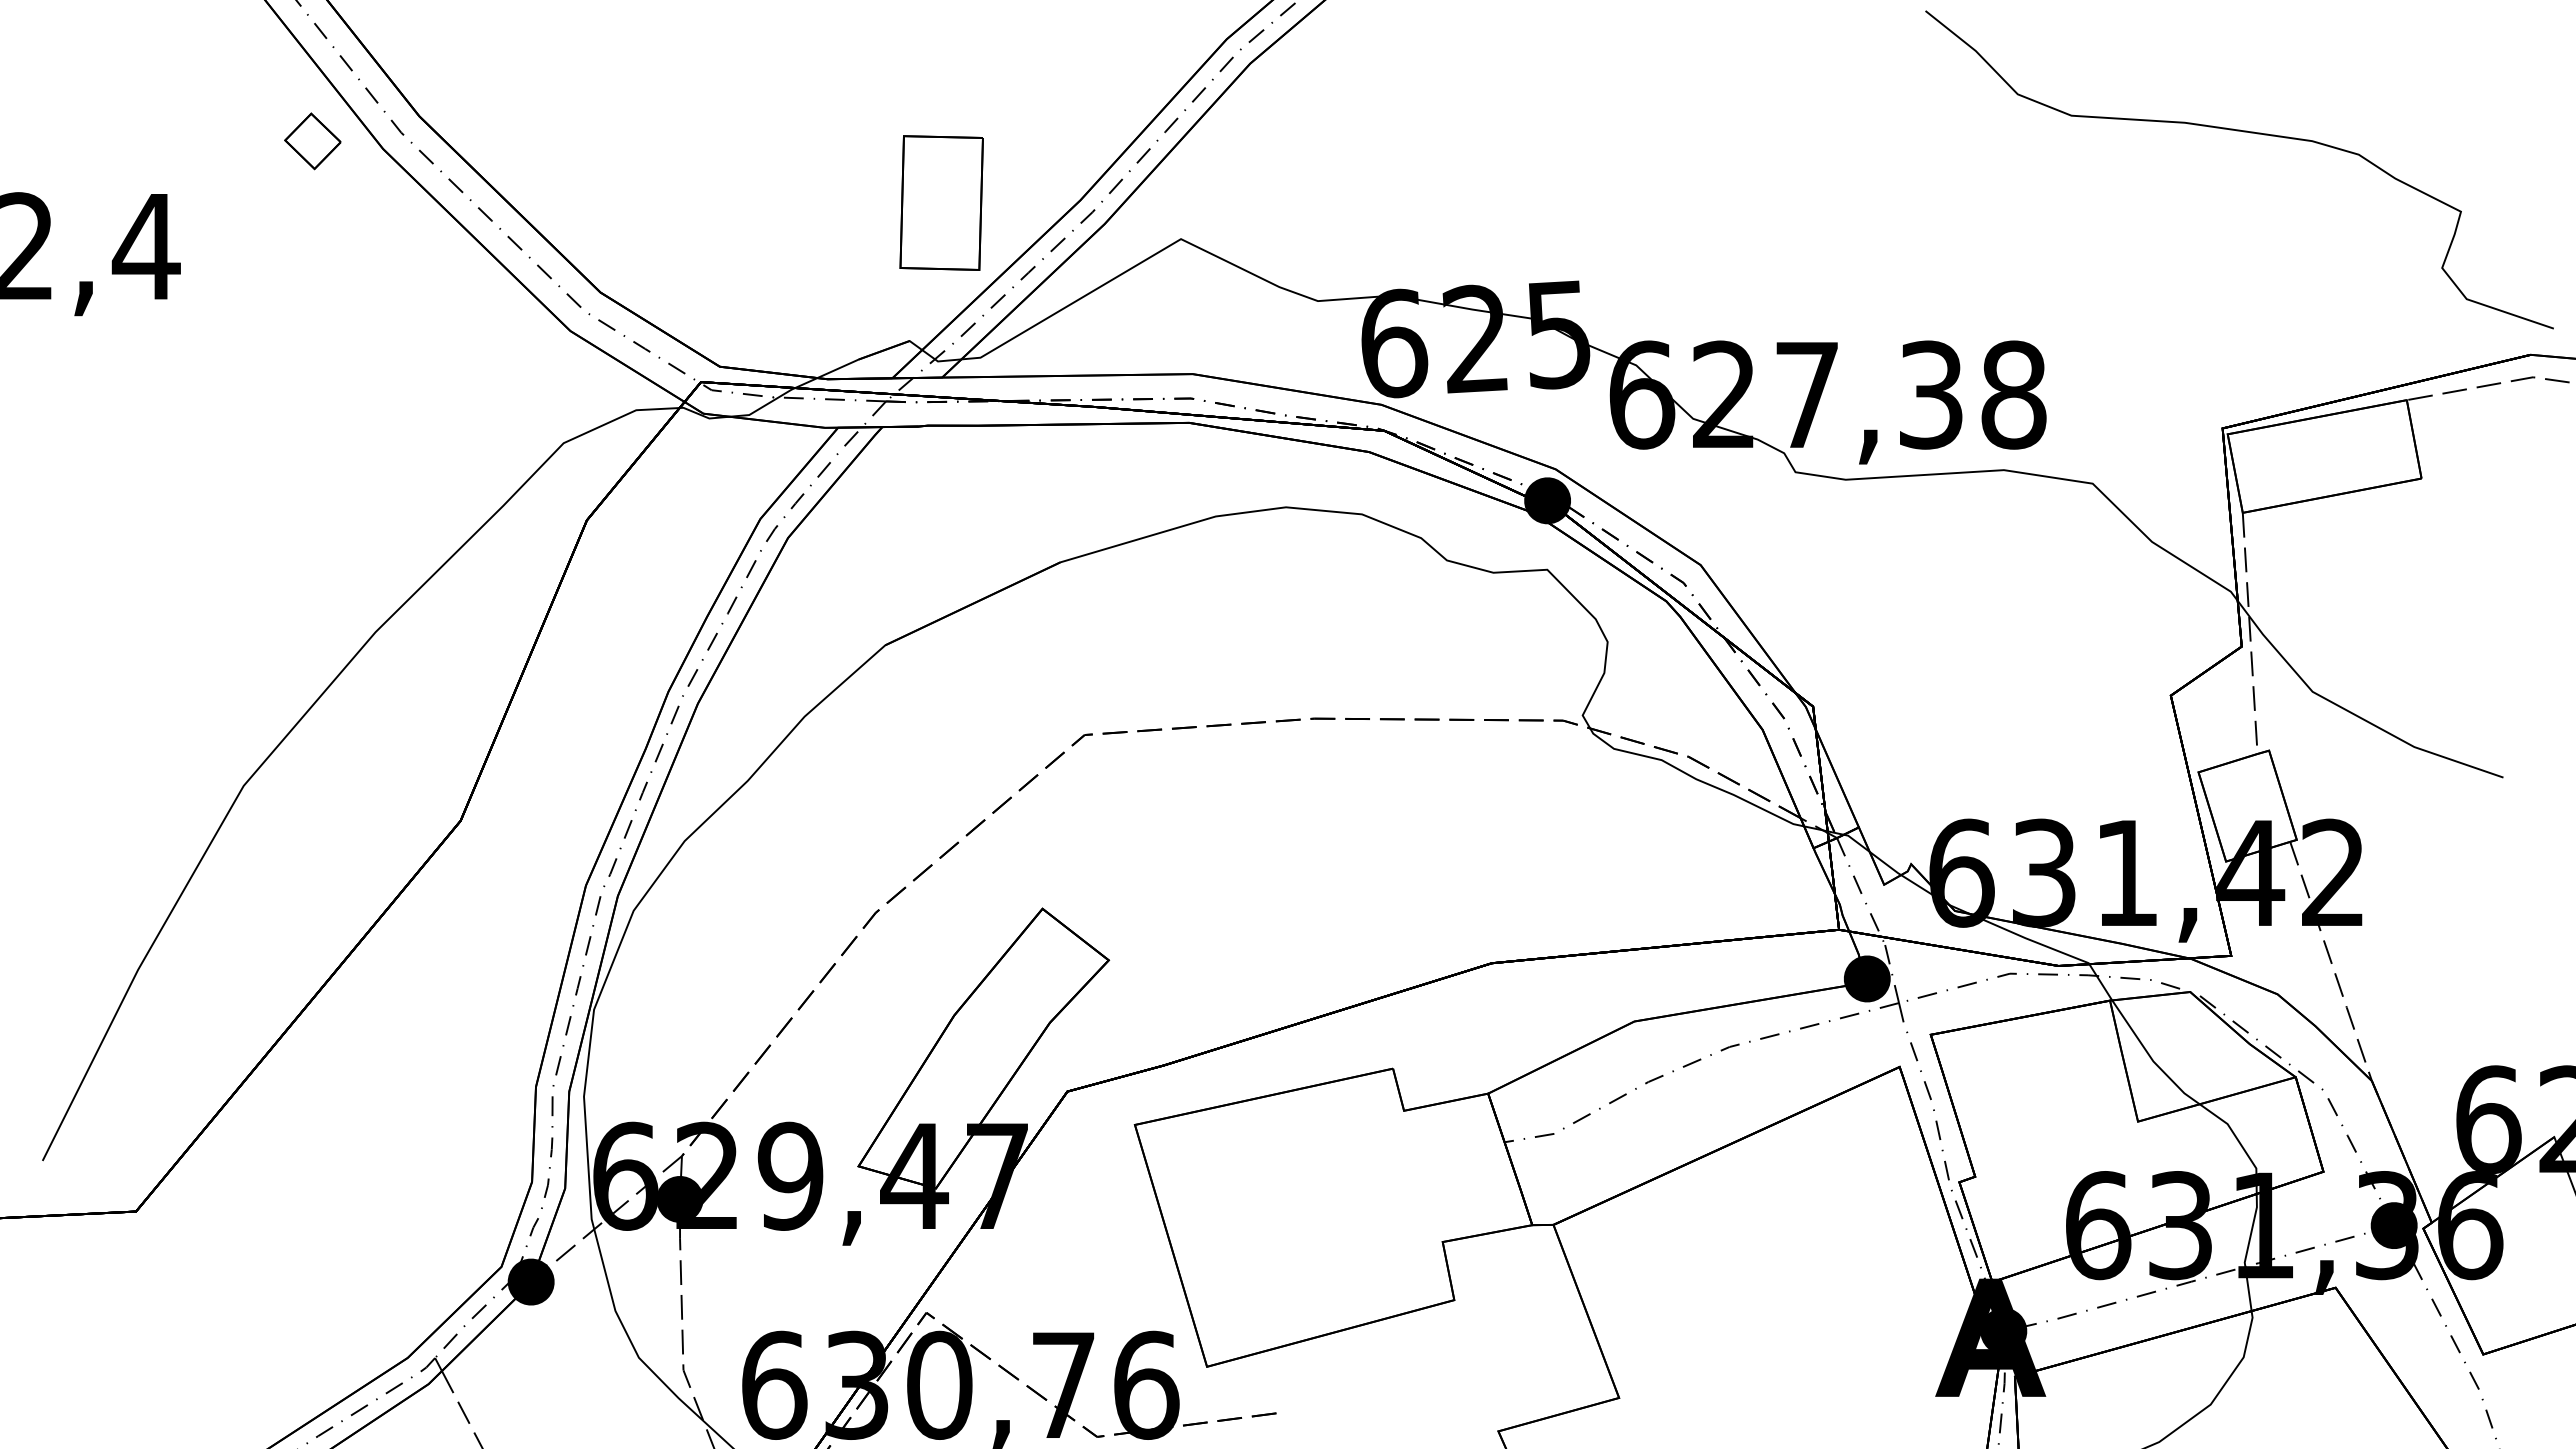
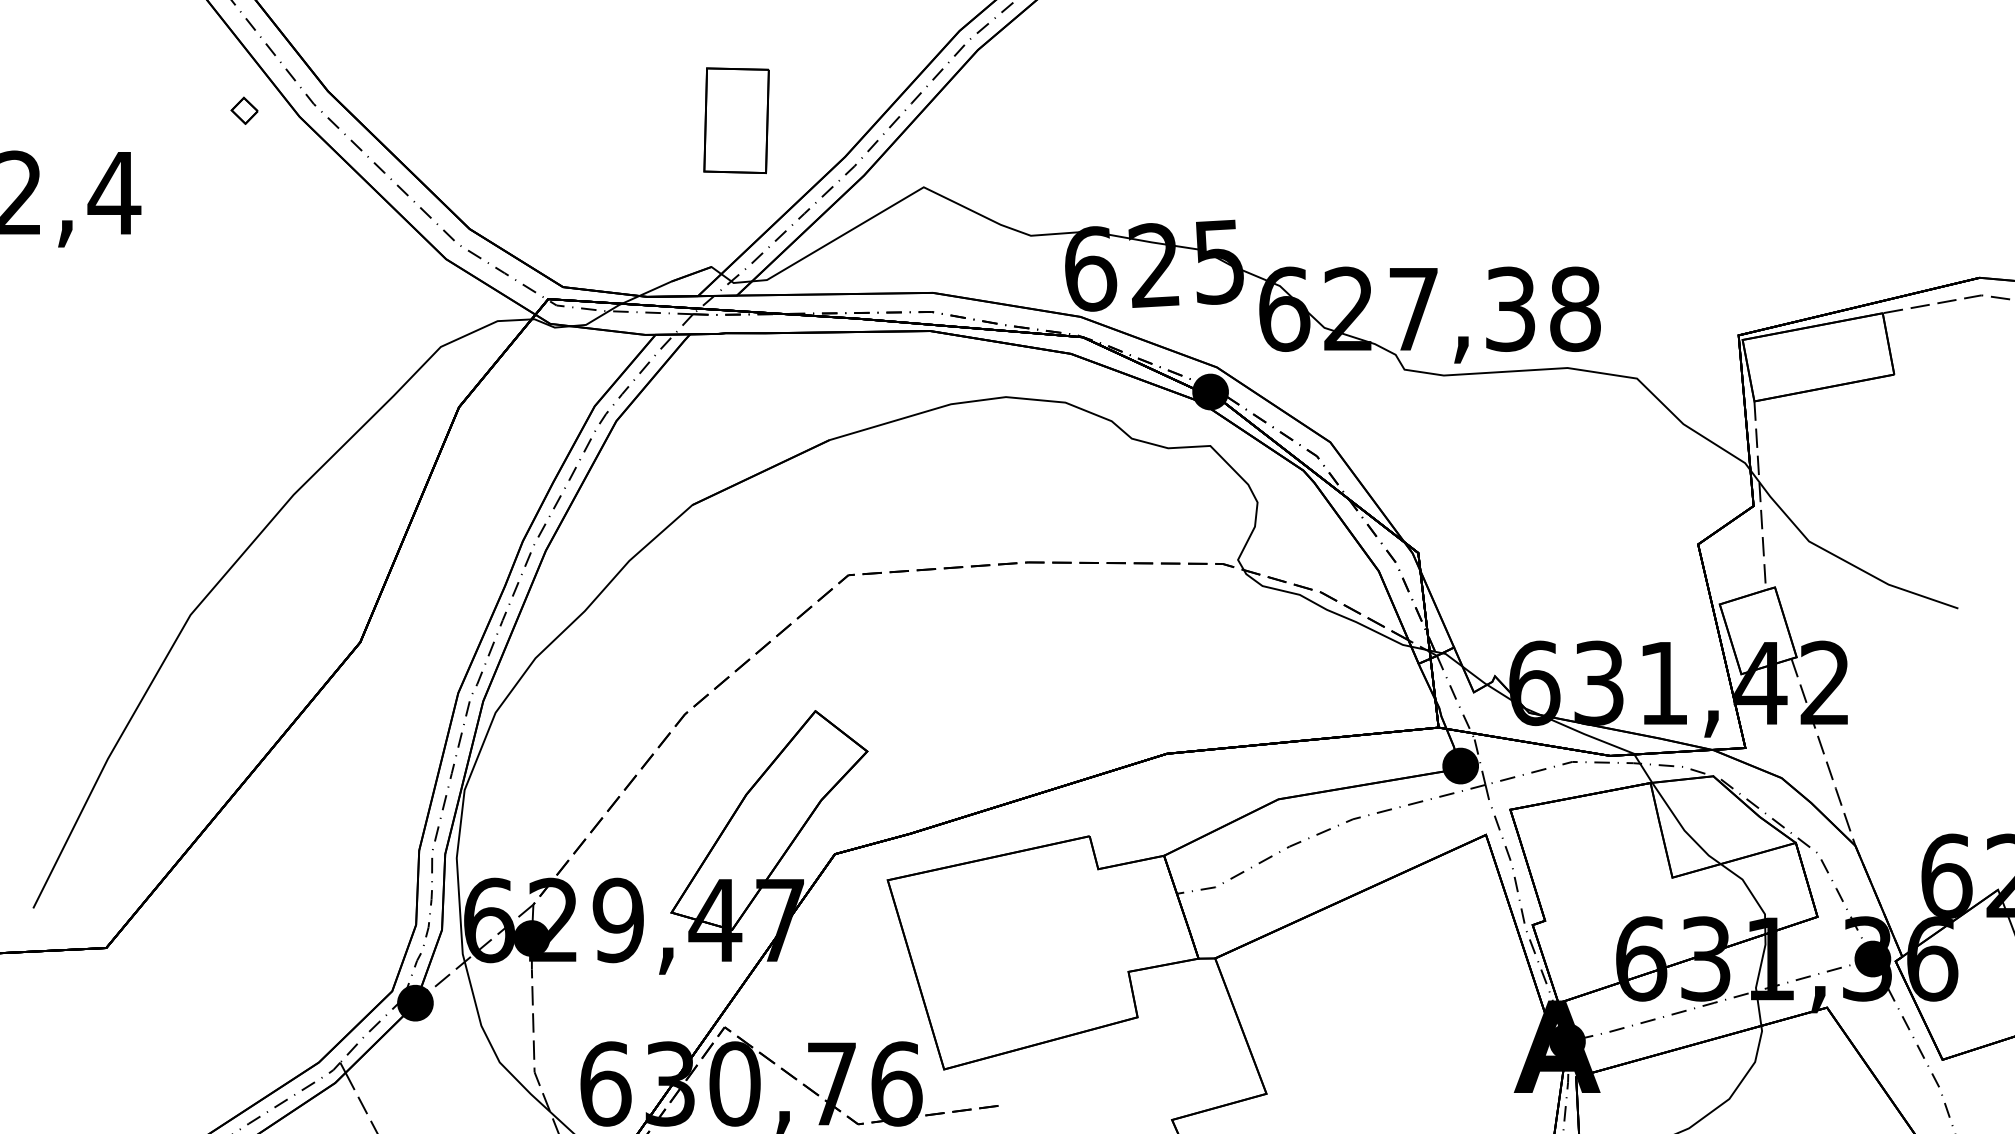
curve: (2243, 132) -> (1754, 103), removed
part: (312, 141) -> (244, 110), size x0.6
part: (941, 202) -> (736, 120), moved

